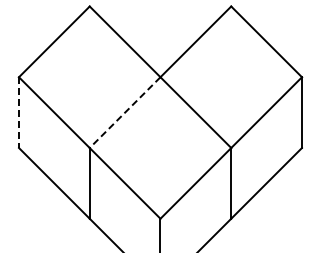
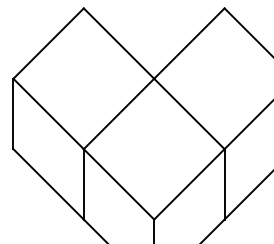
line: (124, 112) -> (118, 113), dashed -> solid
line: (19, 113) -> (13, 114), dashed -> solid

